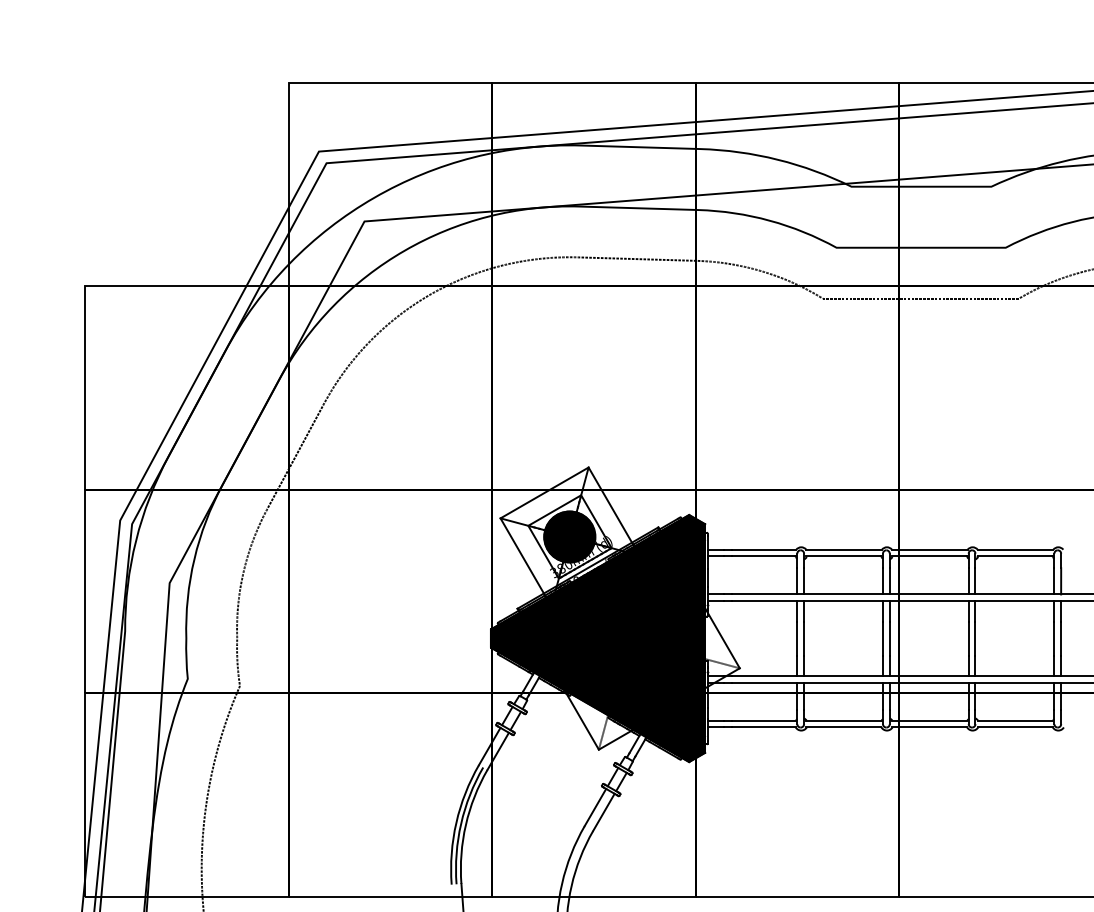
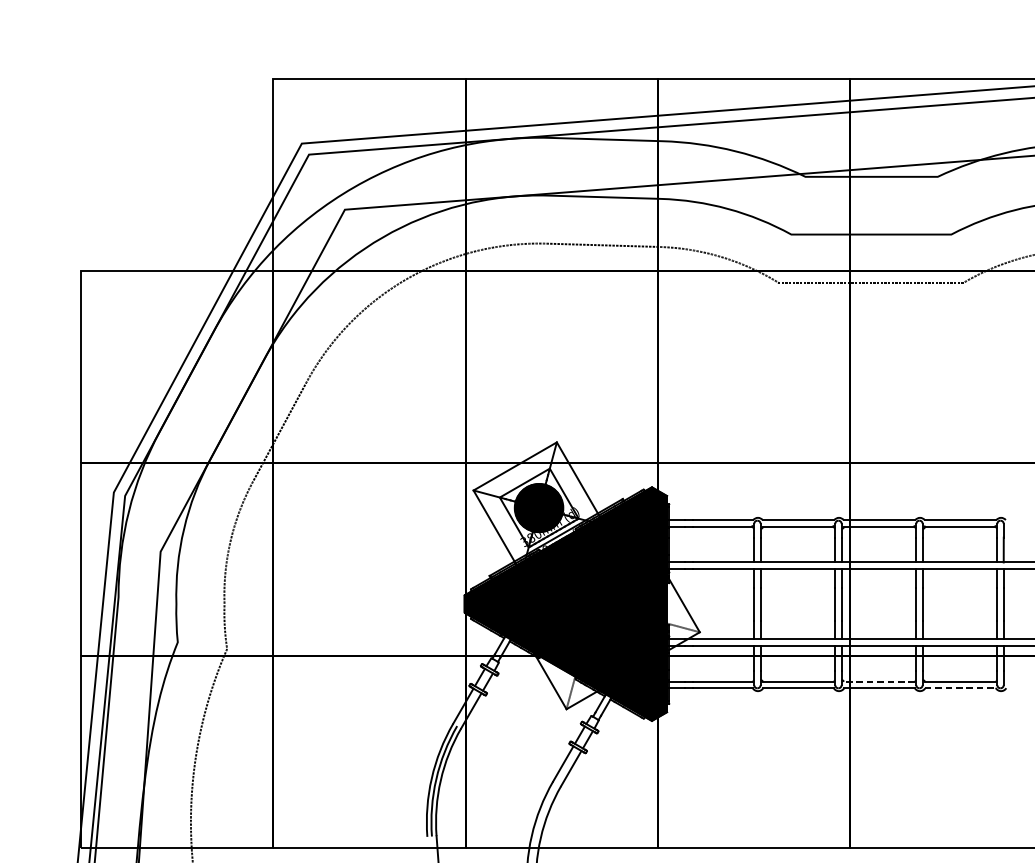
line: (929, 720) -> (879, 681), solid -> dashed
line: (1015, 727) -> (960, 688), solid -> dashed

